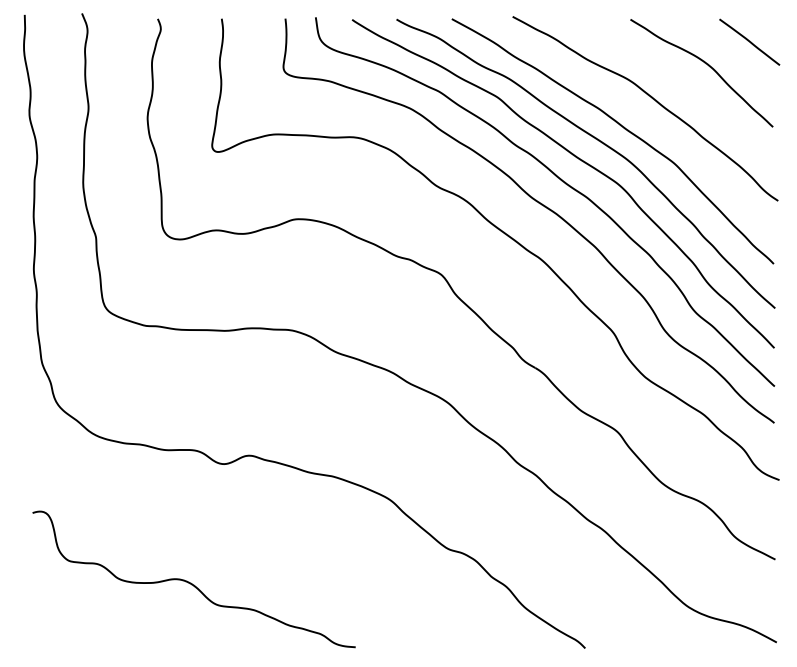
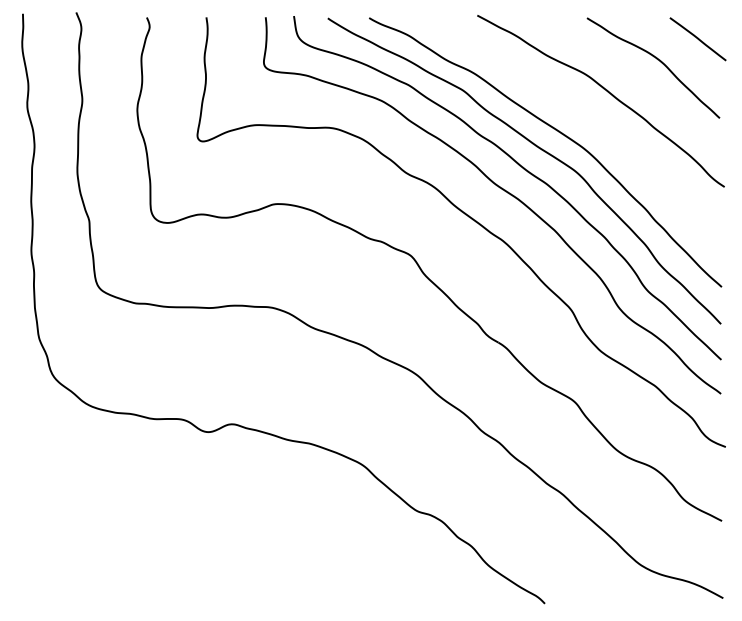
curve: (621, 127) -> (578, 118), removed
curve: (191, 582) -> (178, 542), removed

